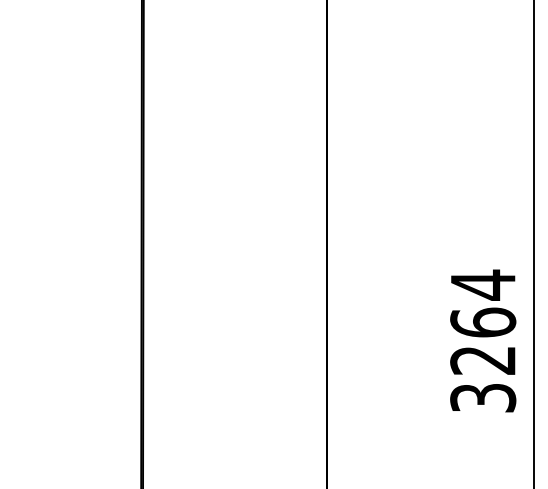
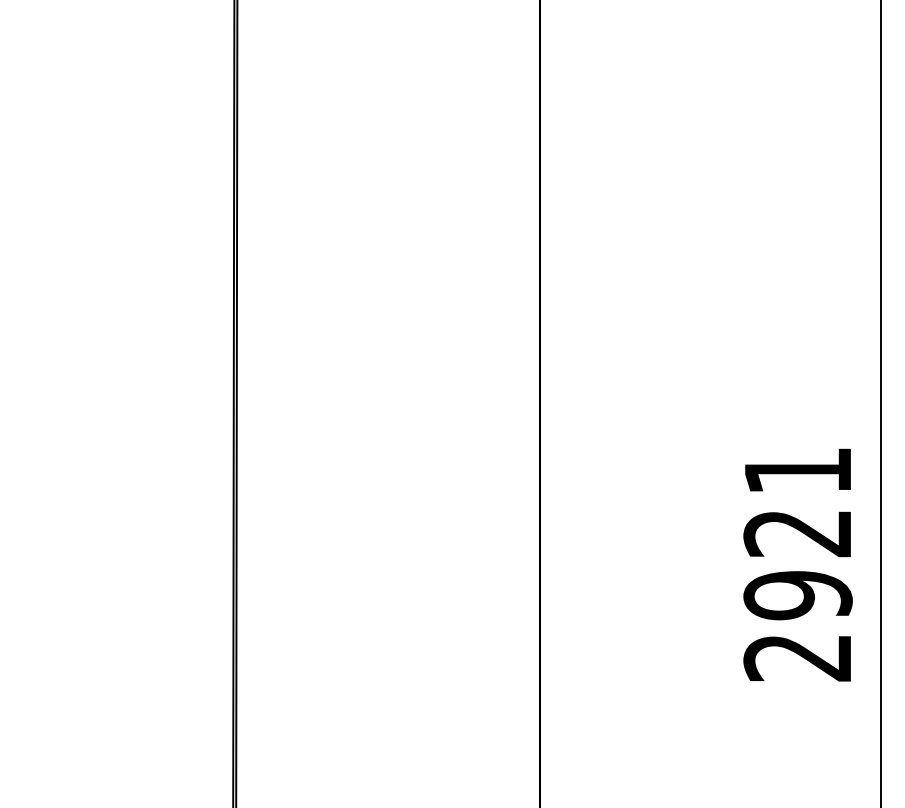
text: (483, 340) -> (798, 562), 3264 -> 2921

